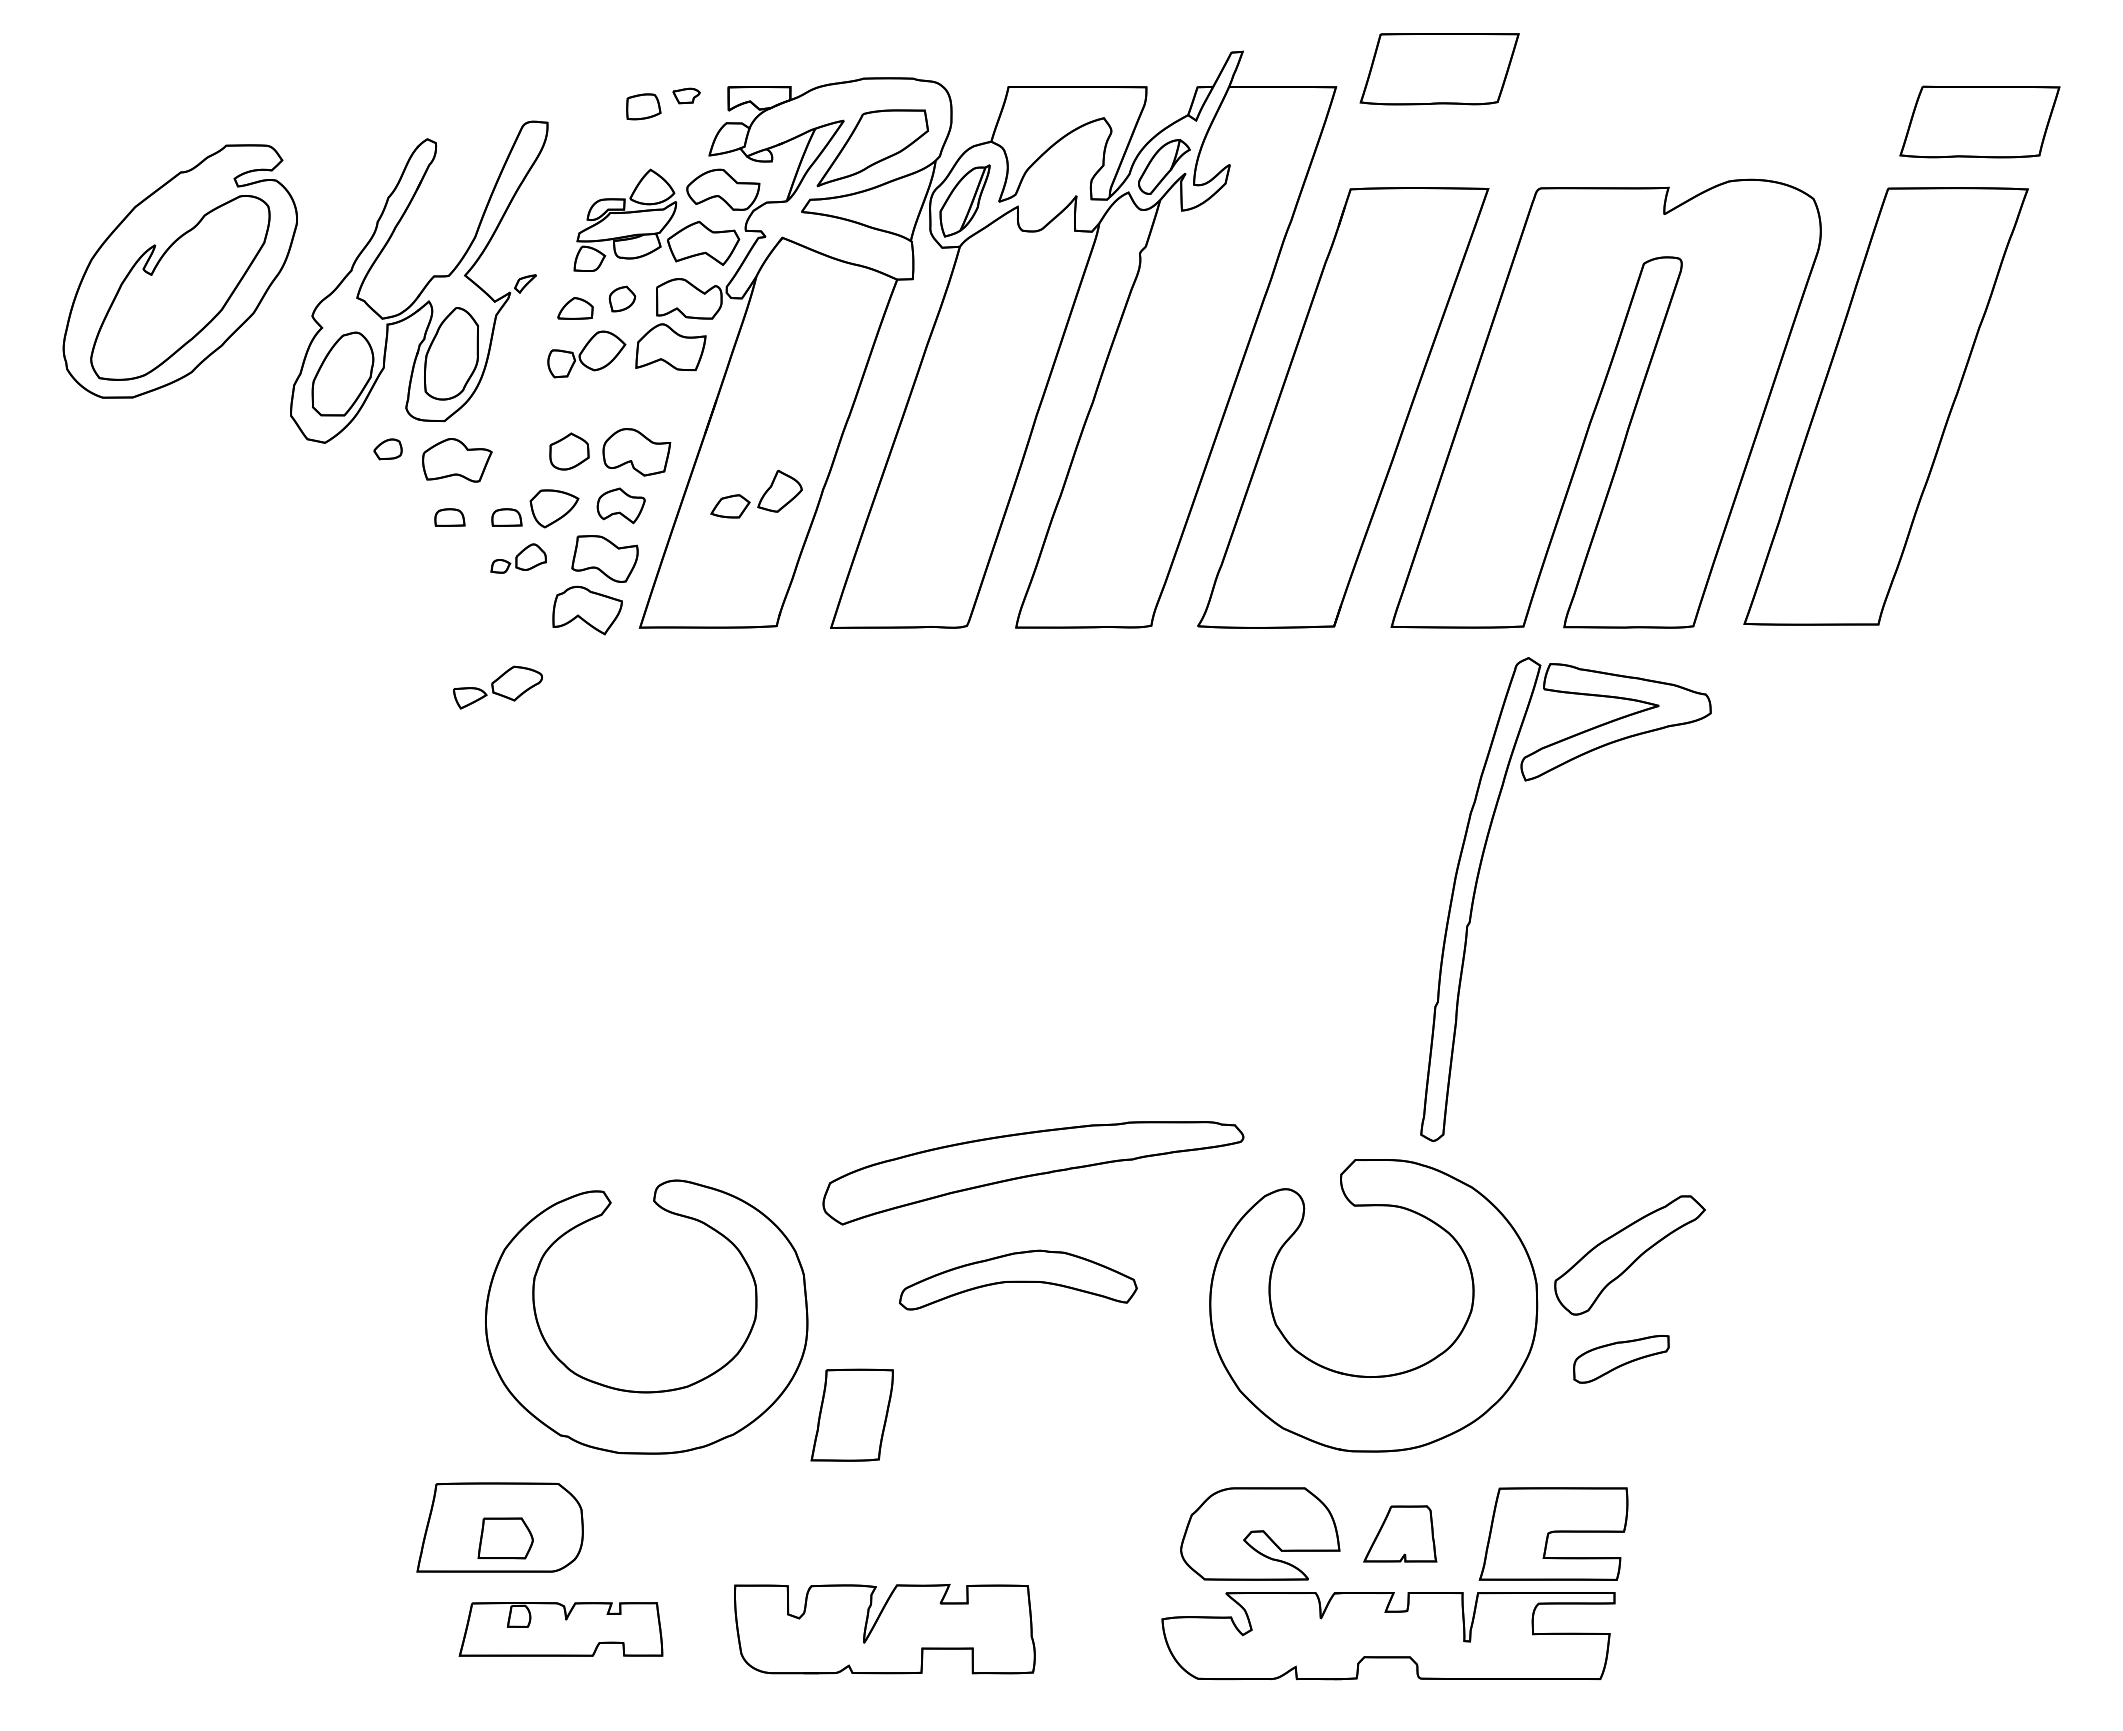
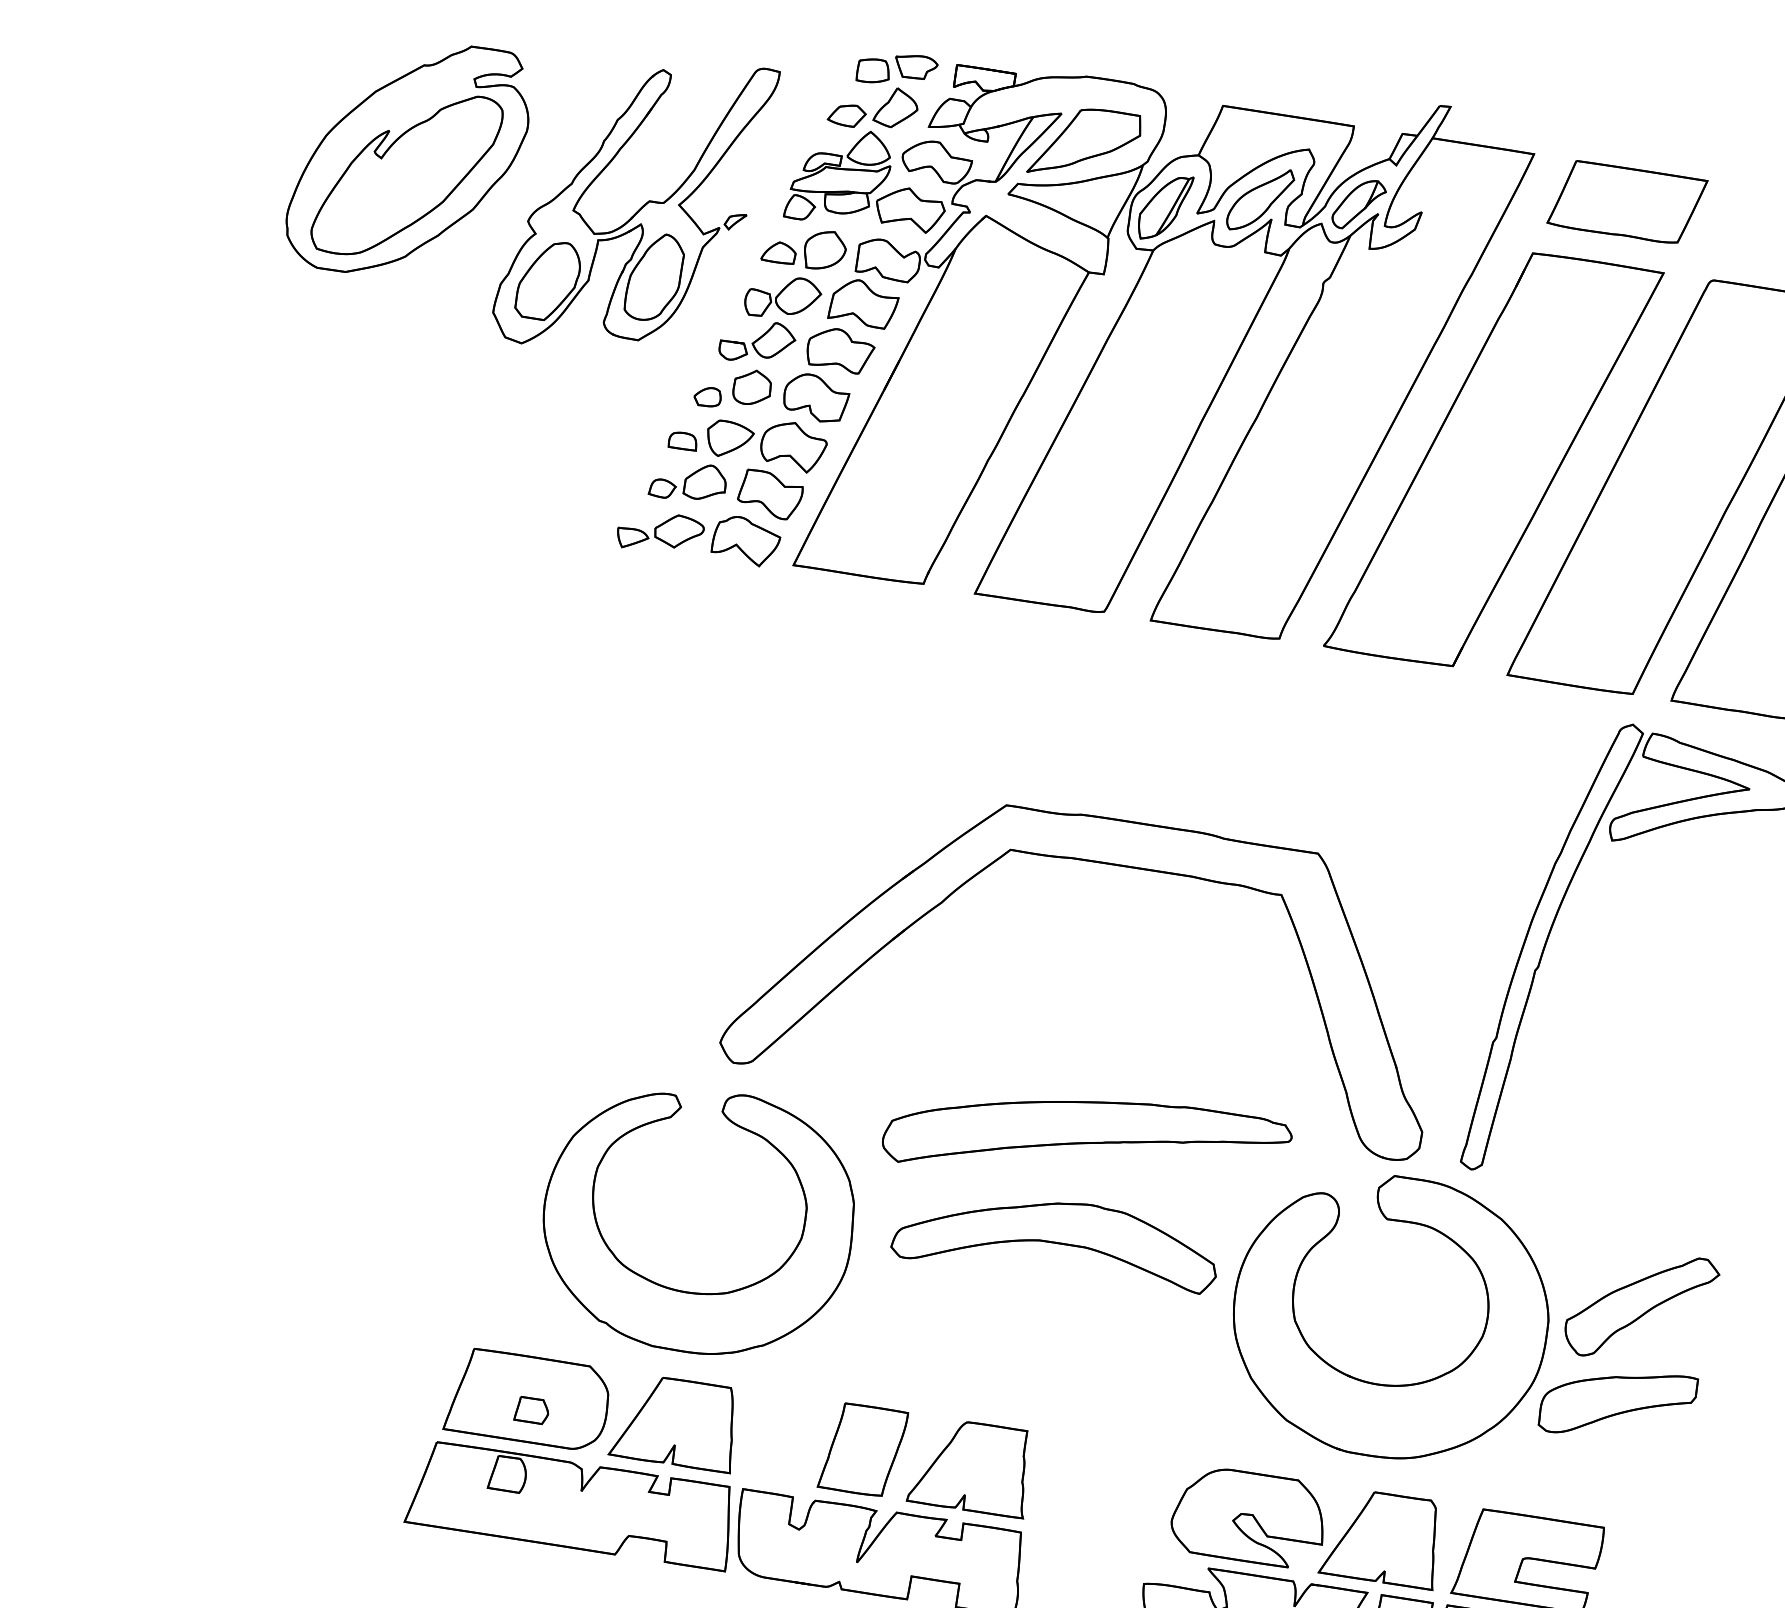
part: (1439, 69) -> (1627, 202), moved
part: (686, 95) -> (915, 66), size x1.67
part: (1062, 177) -> (1260, 199), added
part: (622, 298) -> (825, 249), size x1.67
part: (567, 403) -> (757, 341), added
part: (387, 449) -> (707, 397), moved
part: (457, 460) -> (840, 350), moved
part: (762, 495) -> (879, 109), moved
part: (620, 505) -> (792, 446), size x1.43
part: (449, 517) -> (628, 432), removed
part: (518, 558) -> (688, 481), size x1.43
part: (497, 687) -> (659, 532), moved
part: (1008, 885) -> (1105, 864), added
part: (1018, 1279) -> (1057, 1239), size x1.43
part: (1621, 1359) -> (1618, 1404), size x1.67
part: (851, 1414) -> (862, 1449), moved
part: (966, 1525) -> (971, 1465), added
part: (655, 1527) -> (675, 1422), added
part: (1400, 1533) -> (1382, 1537), size x1.67
part: (505, 1538) -> (531, 1410), size x0.62
part: (560, 1629) -> (570, 1505), size x1.67

